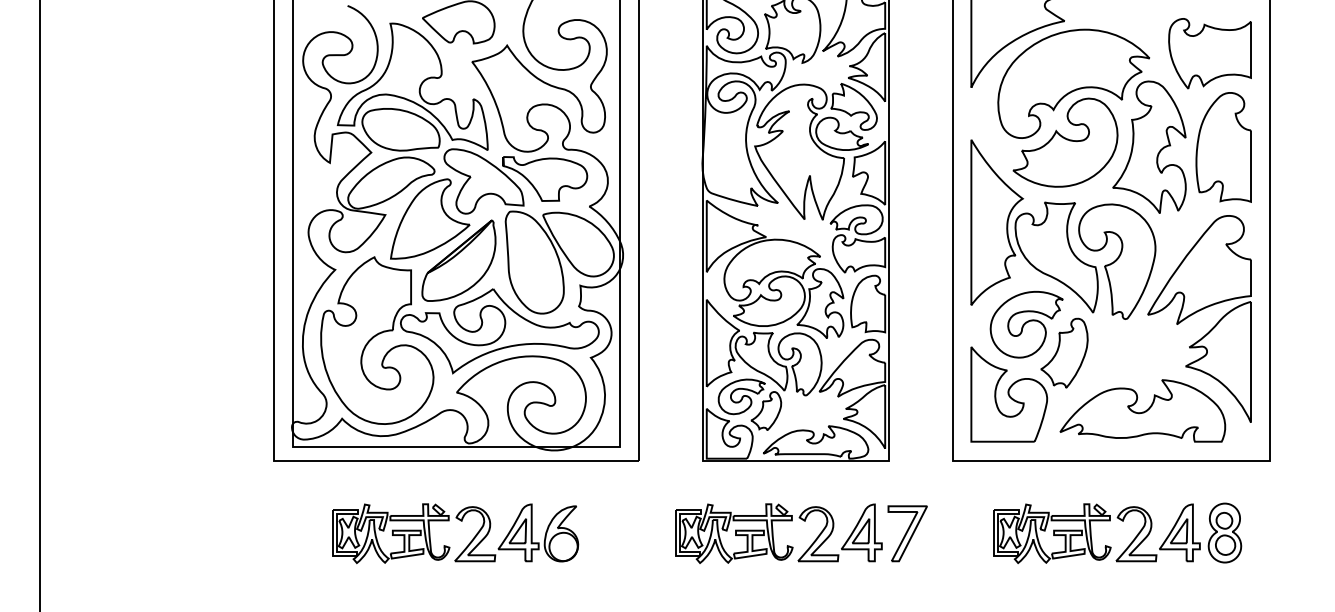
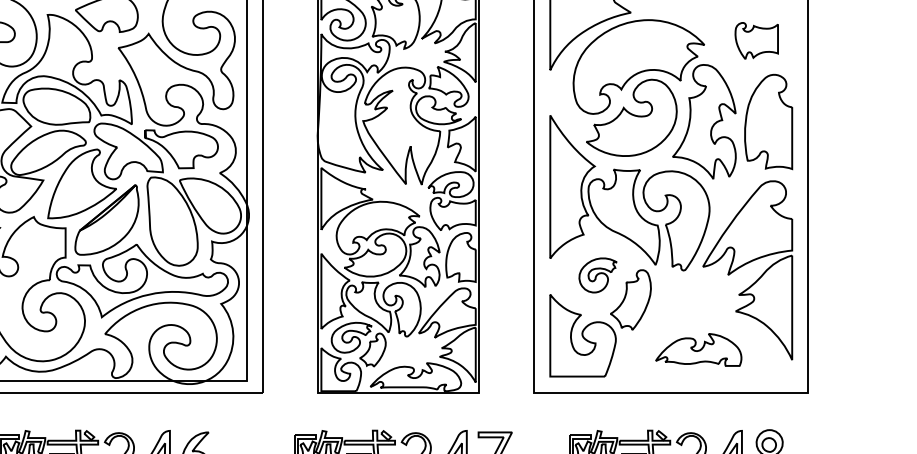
part: (1209, 53) -> (756, 40), size x0.6
part: (1026, 324) -> (597, 275), size x0.6
part: (1142, 410) -> (698, 349), size x0.6

